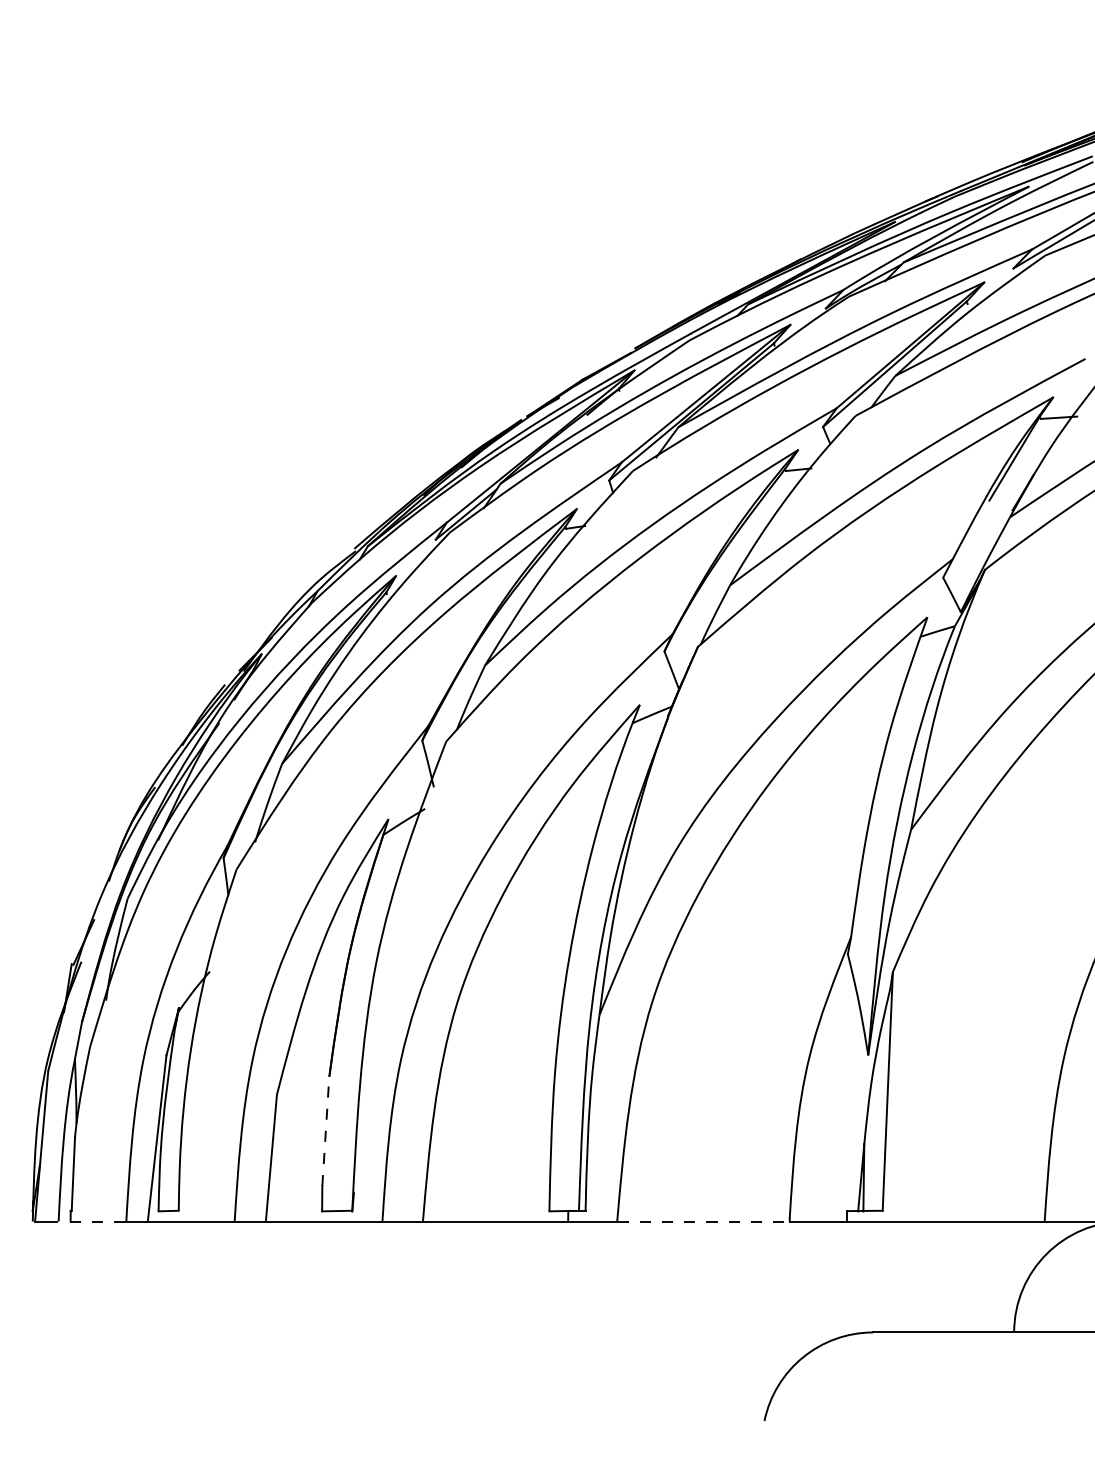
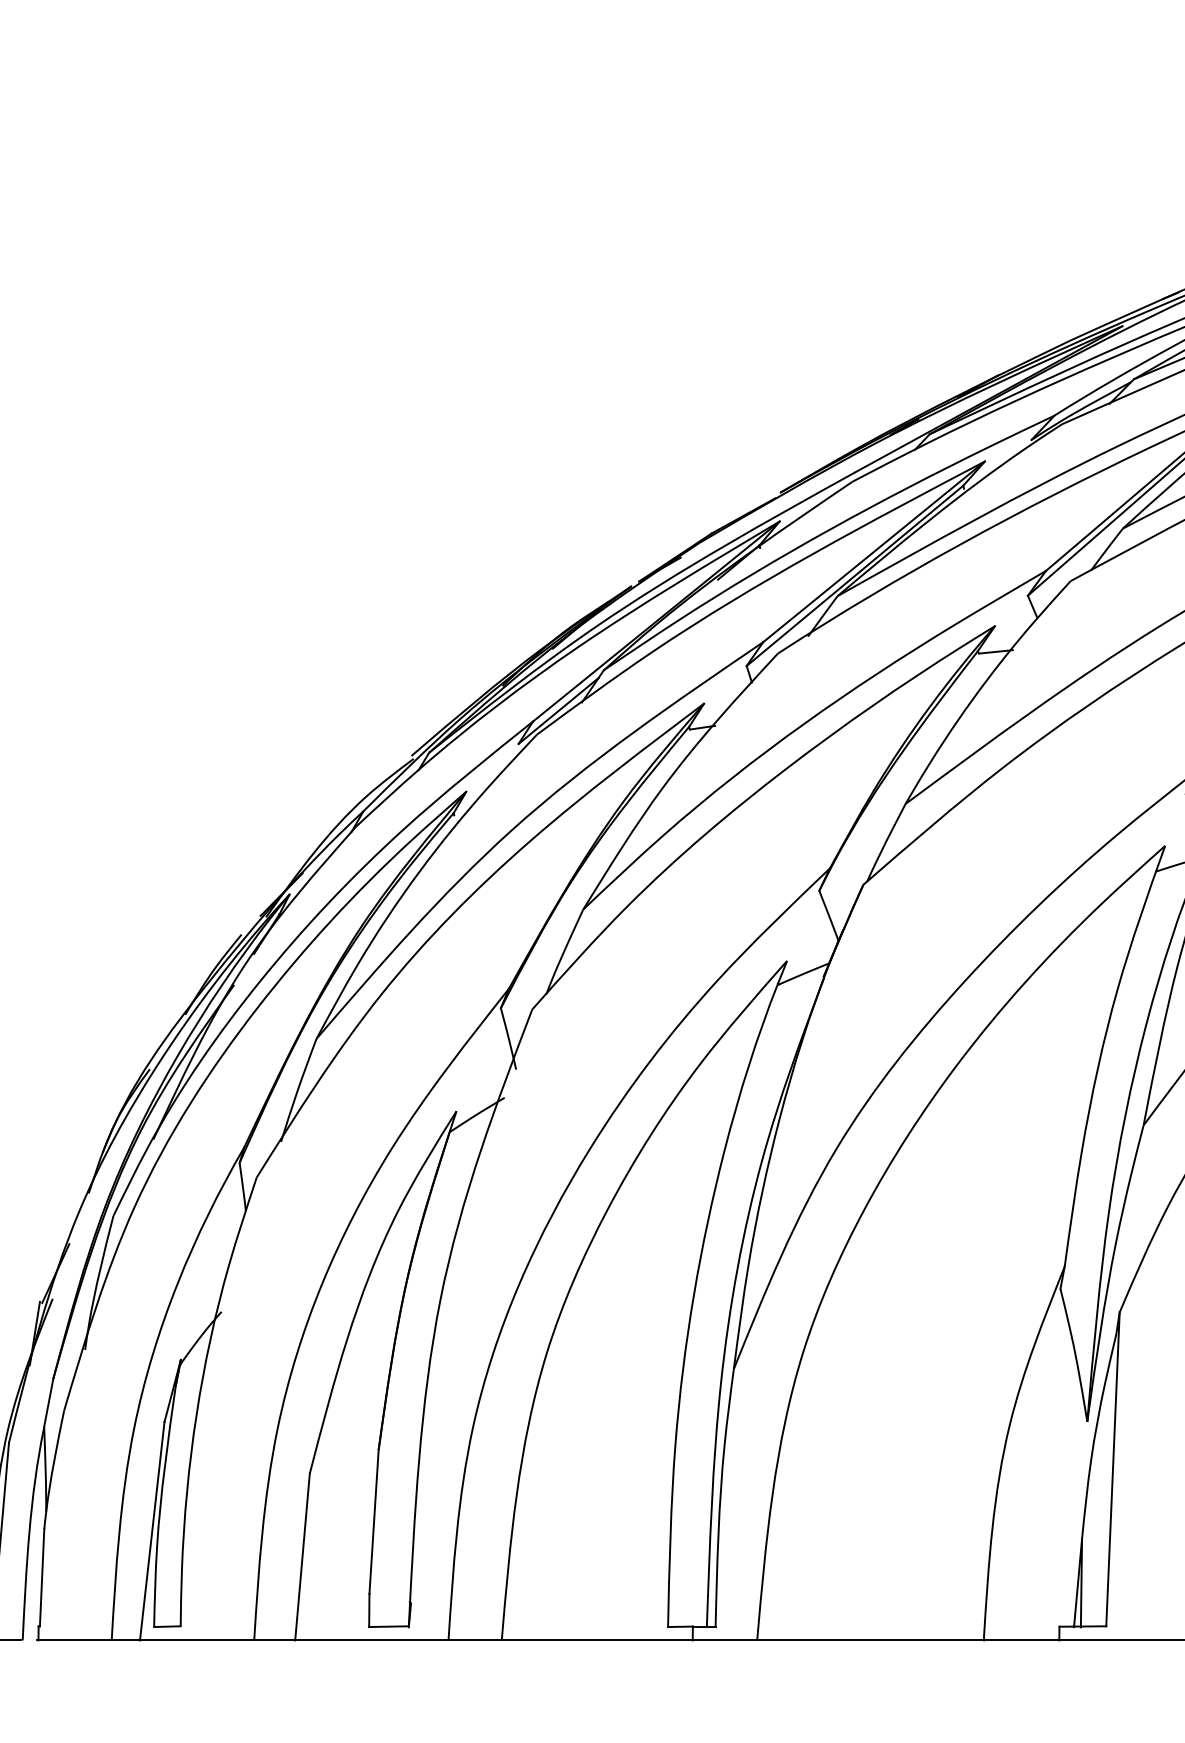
line: (325, 1131) -> (373, 1522), dashed -> solid
line: (97, 1221) -> (73, 1640), dashed -> solid
line: (704, 1221) -> (871, 1640), dashed -> solid

